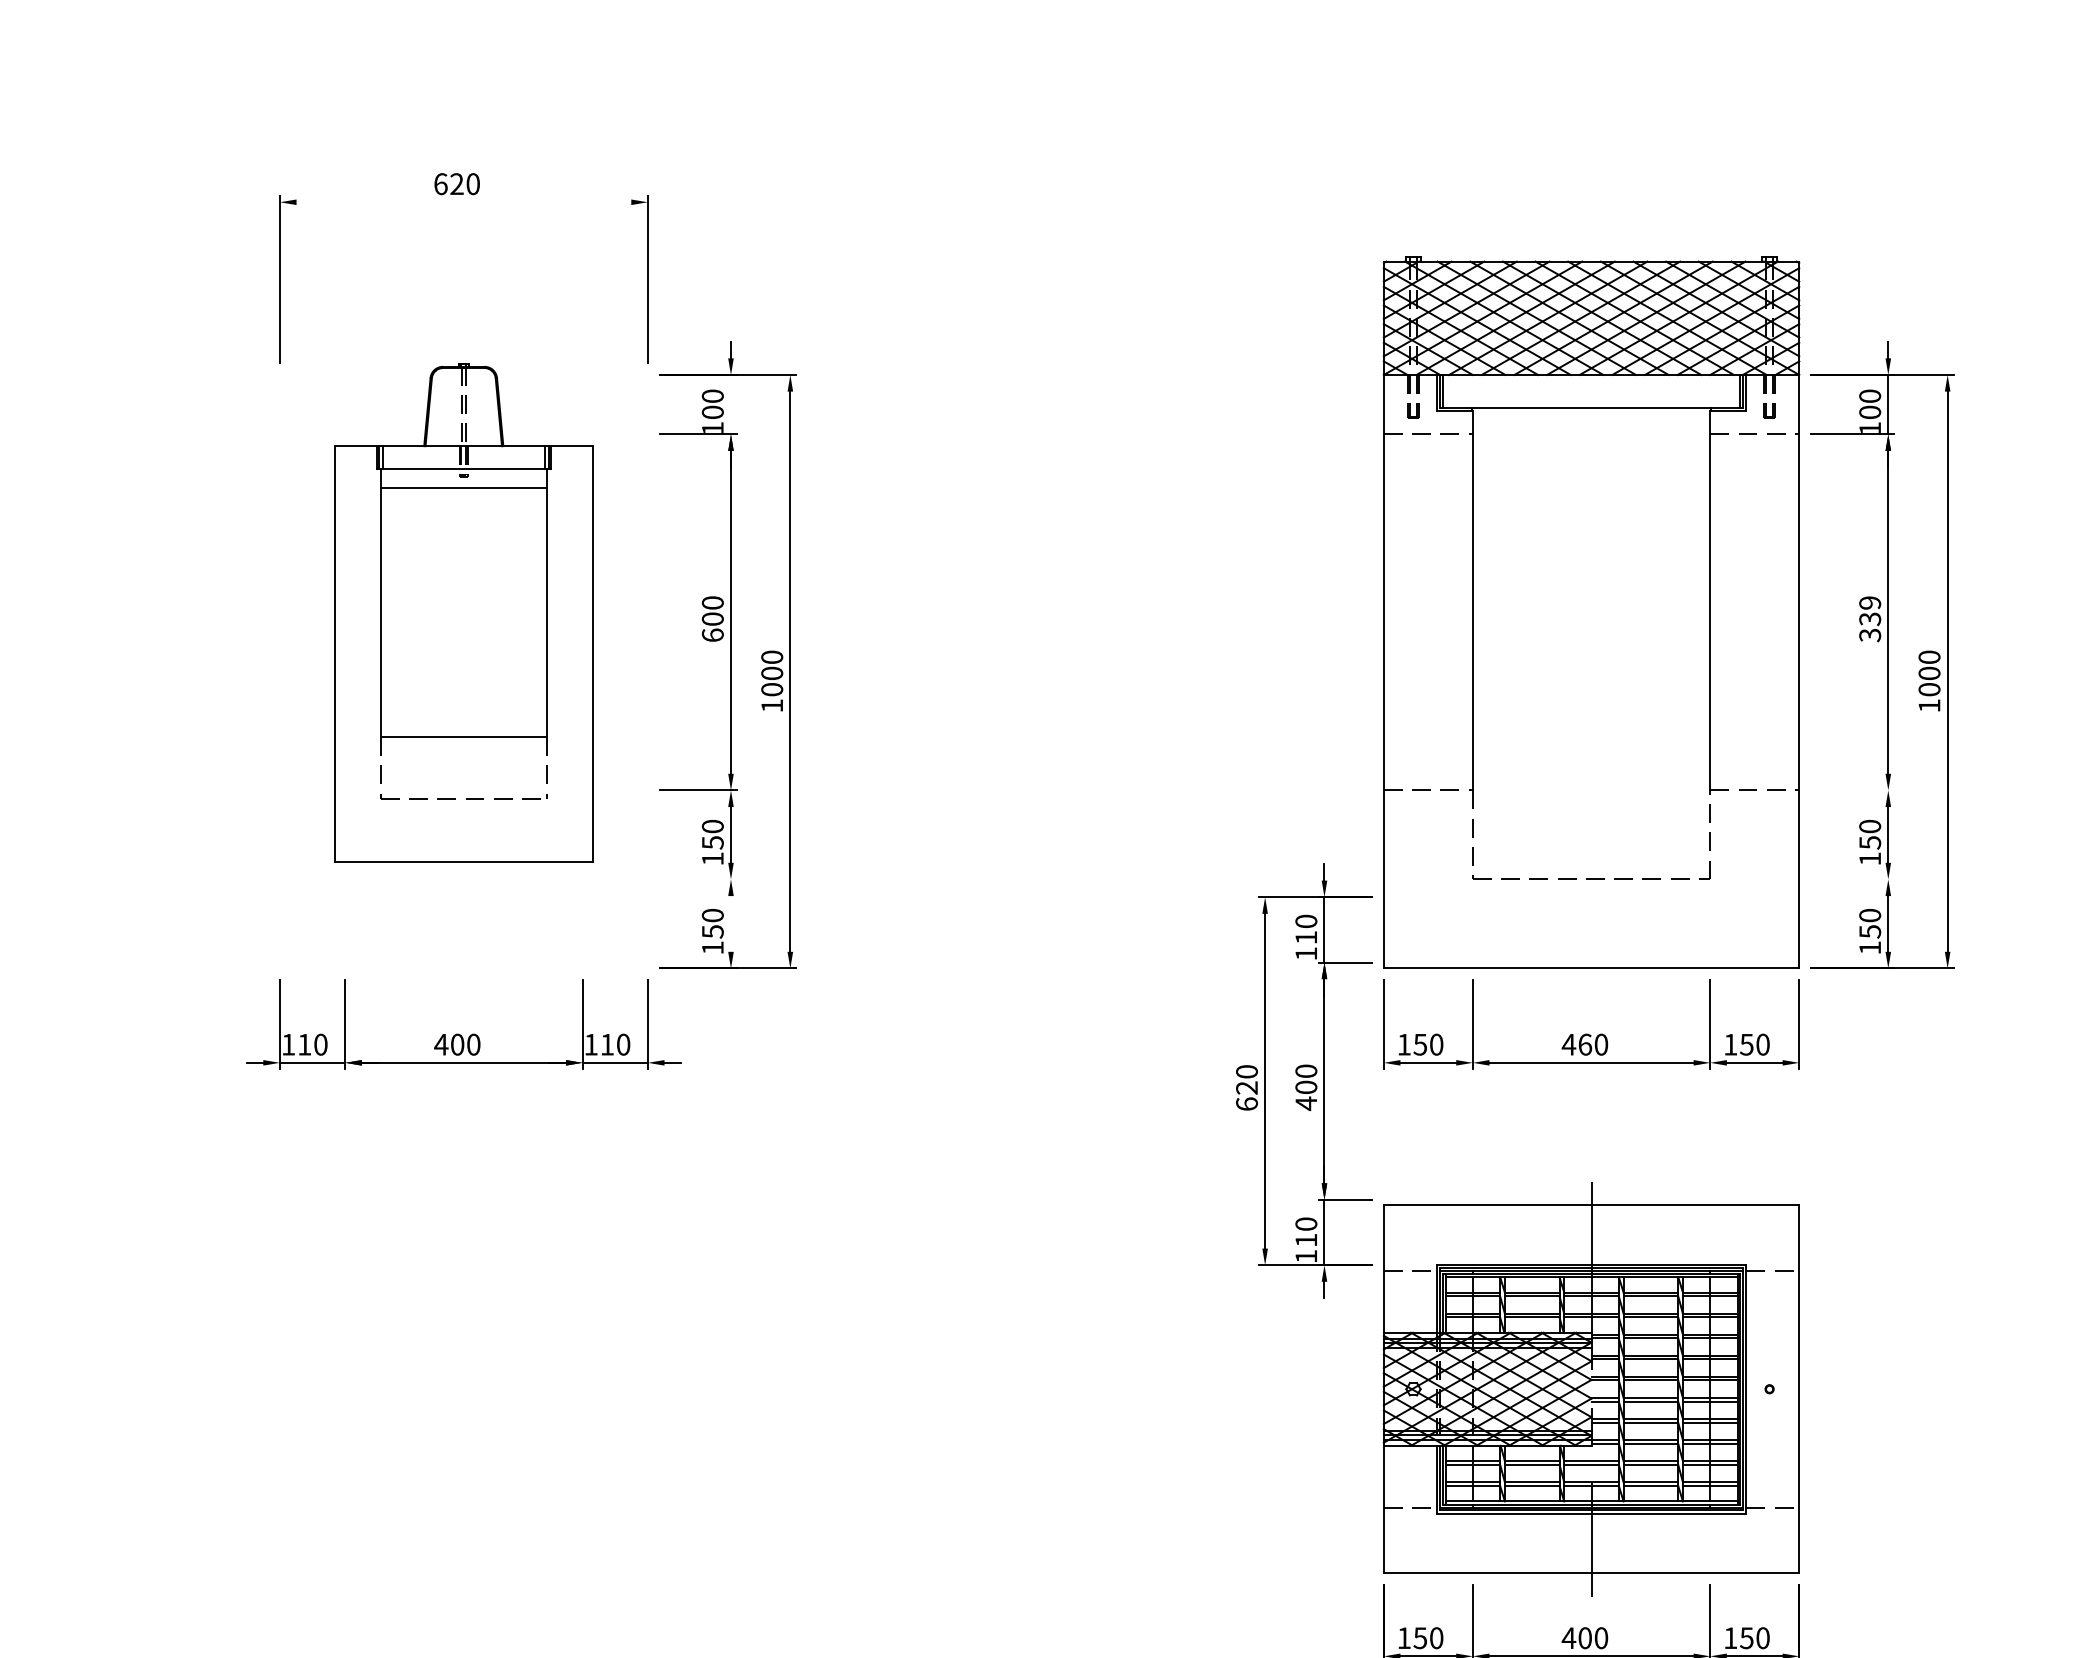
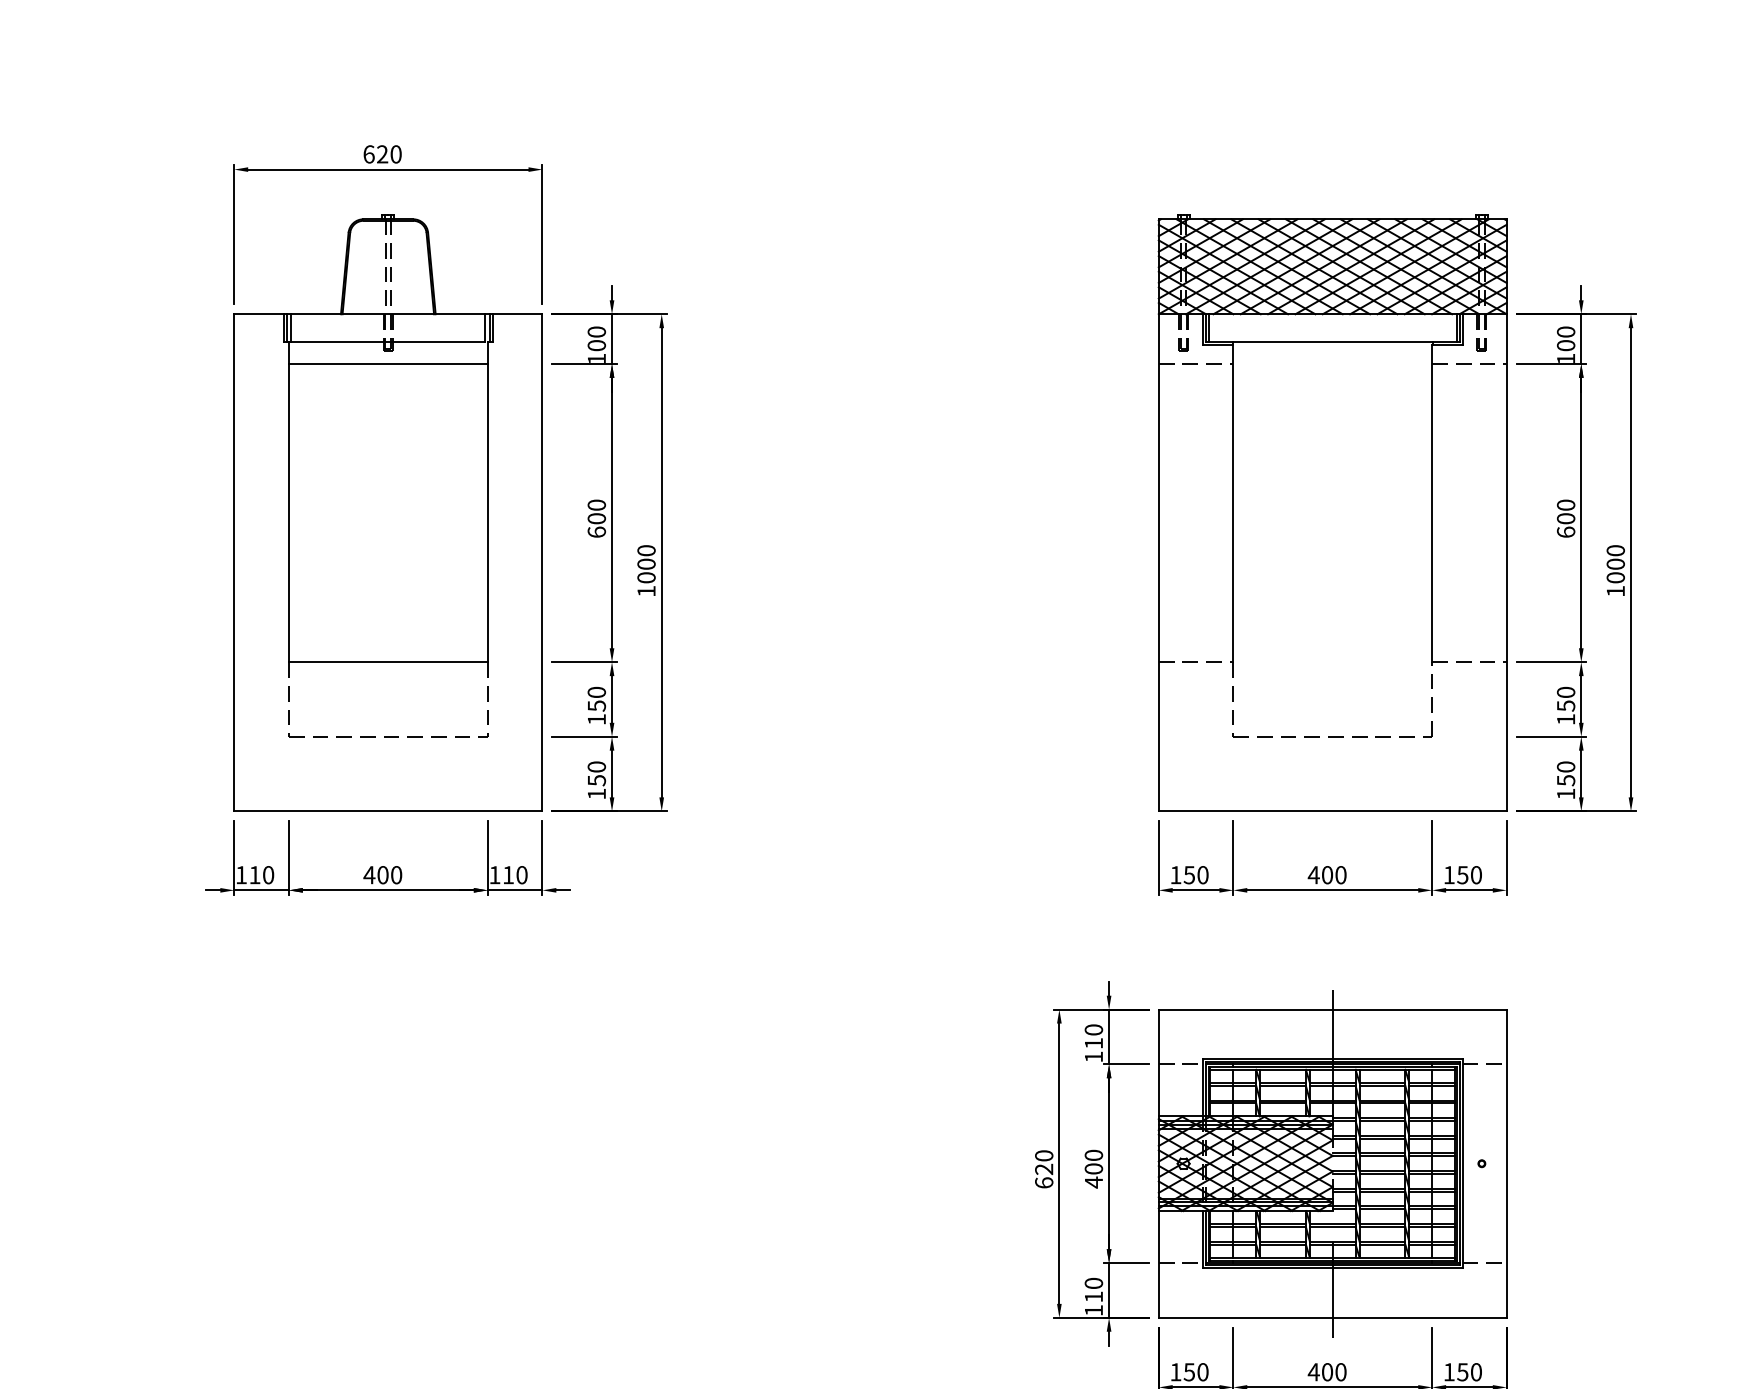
line: (464, 202) -> (388, 169), added
line: (731, 403) -> (612, 338), added
part: (462, 611) -> (387, 512), size x1.43
text: (1870, 618) -> (1566, 518), 339 -> 600
line: (1852, 790) -> (1551, 662), added
line: (698, 879) -> (584, 736), added
line: (1852, 879) -> (1551, 736), added
line: (731, 923) -> (612, 773), added
text: (1585, 1045) -> (1327, 875), 460 -> 400
part: (1304, 1080) -> (1092, 1163), moved

